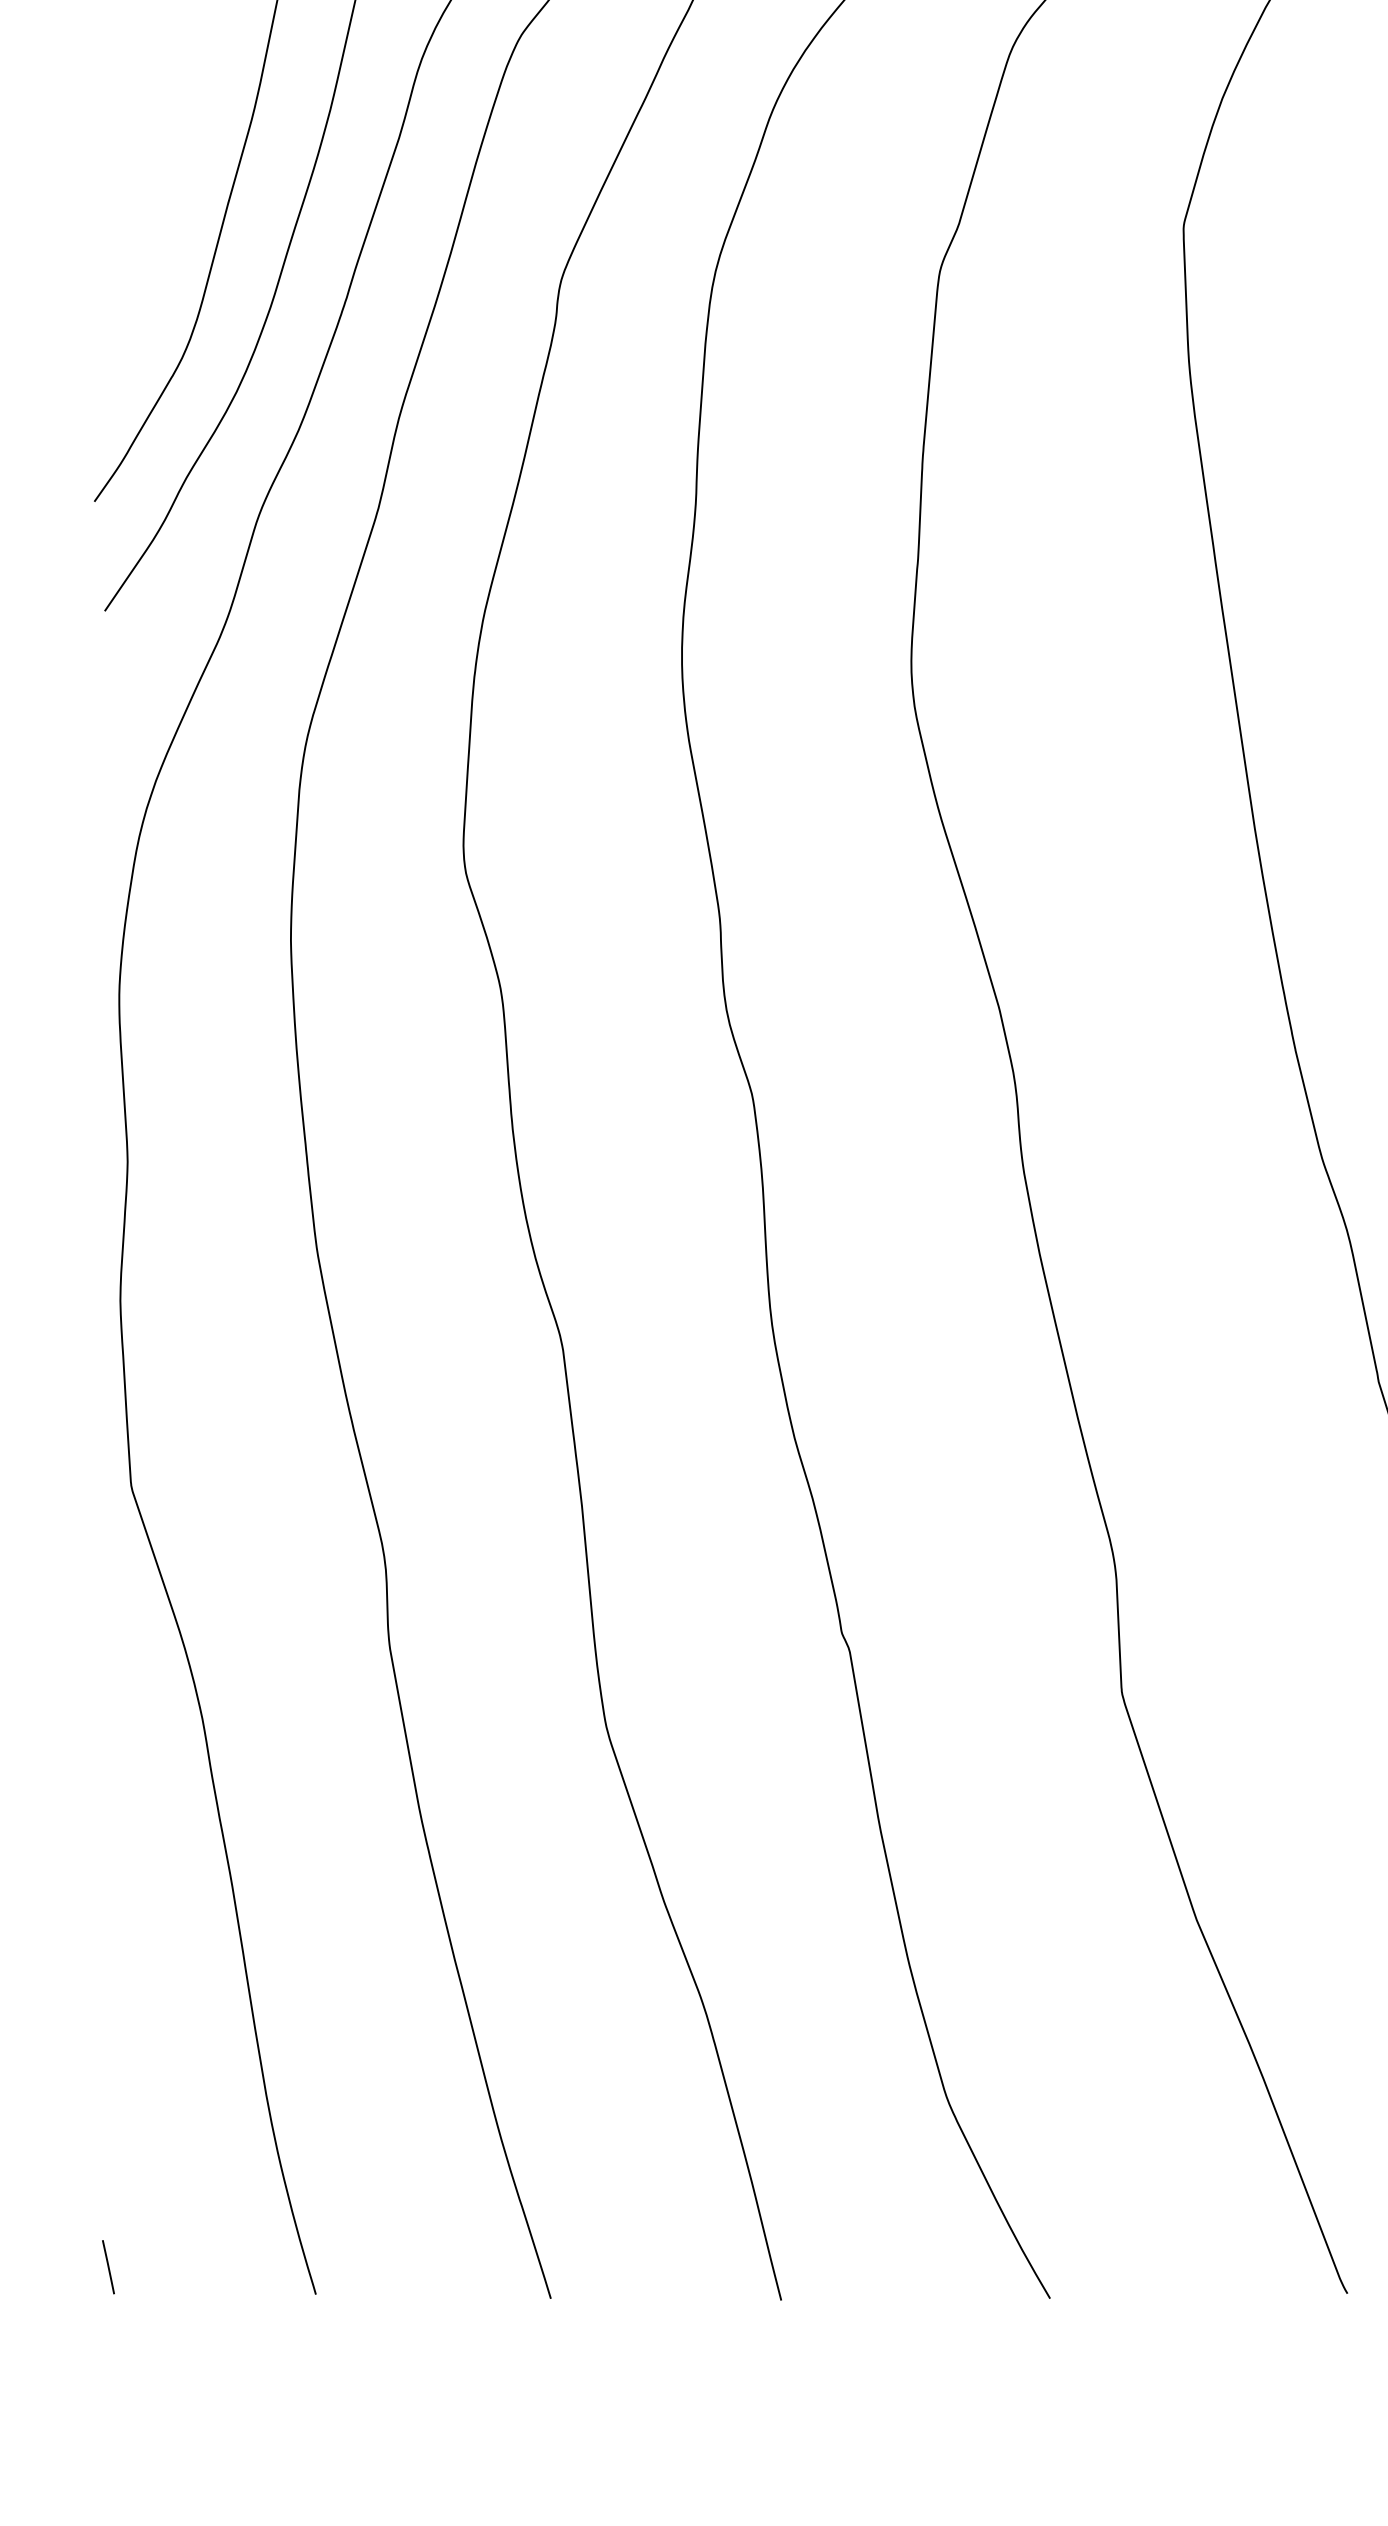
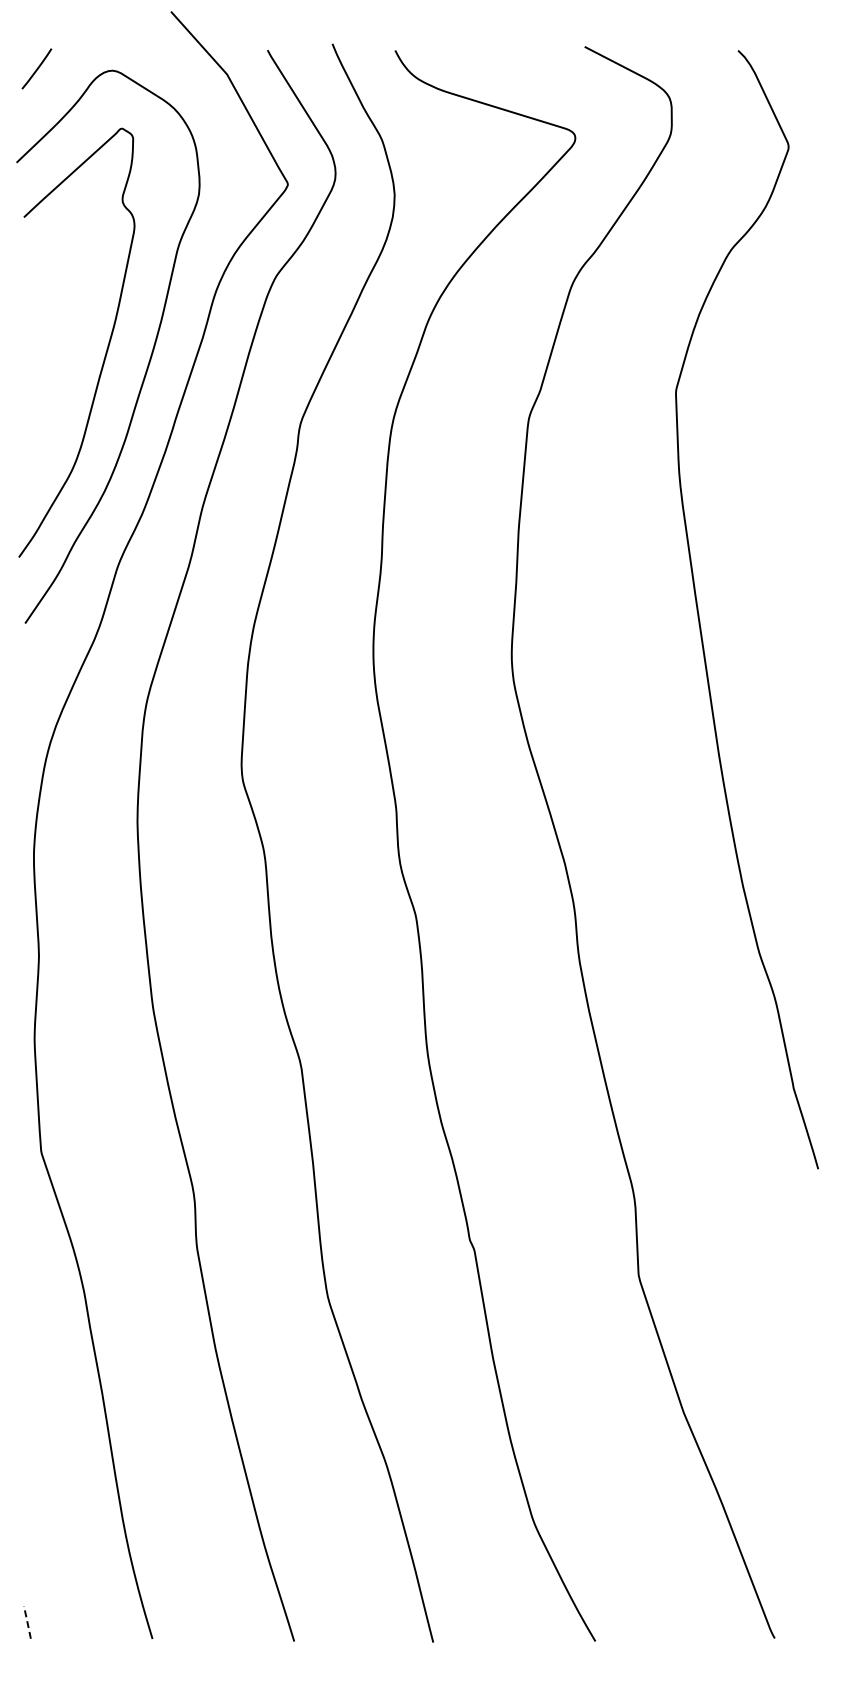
line: (108, 2267) -> (27, 1622), solid -> dashed

